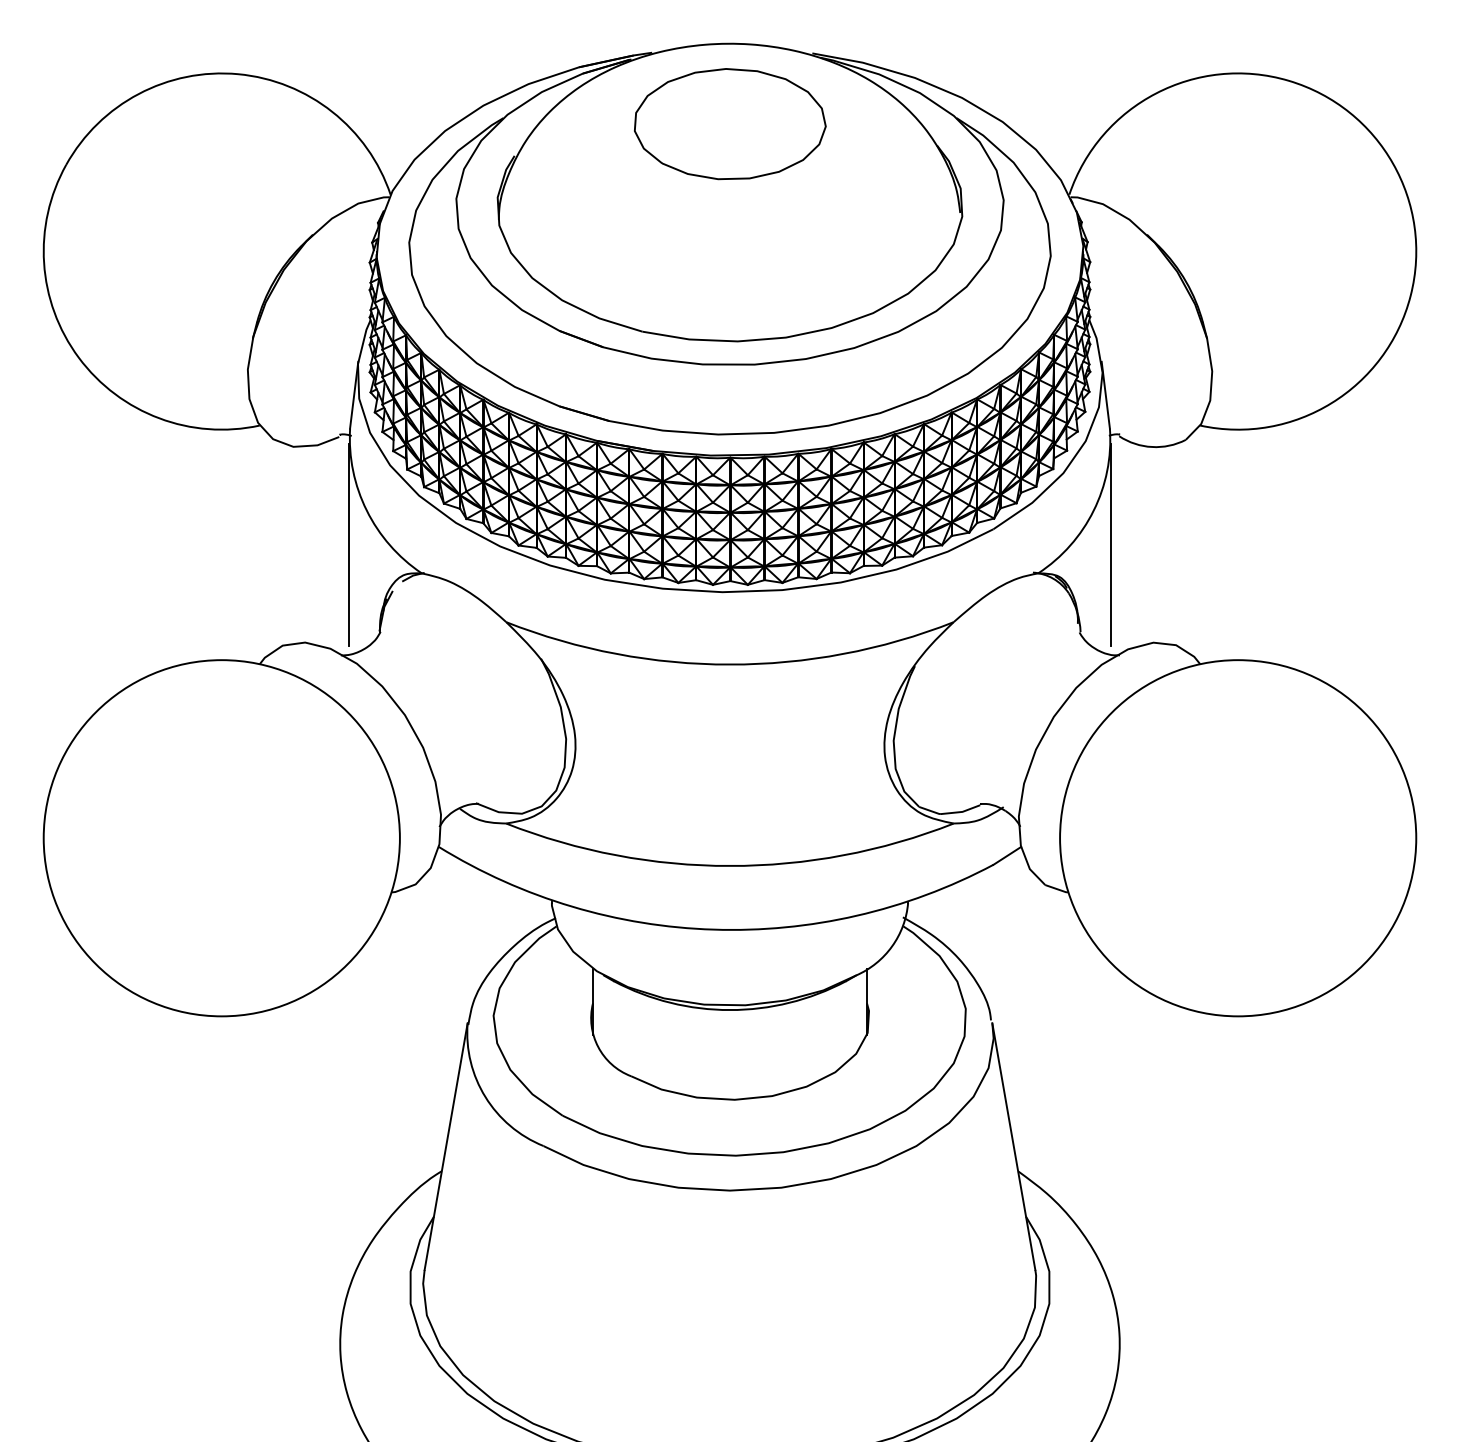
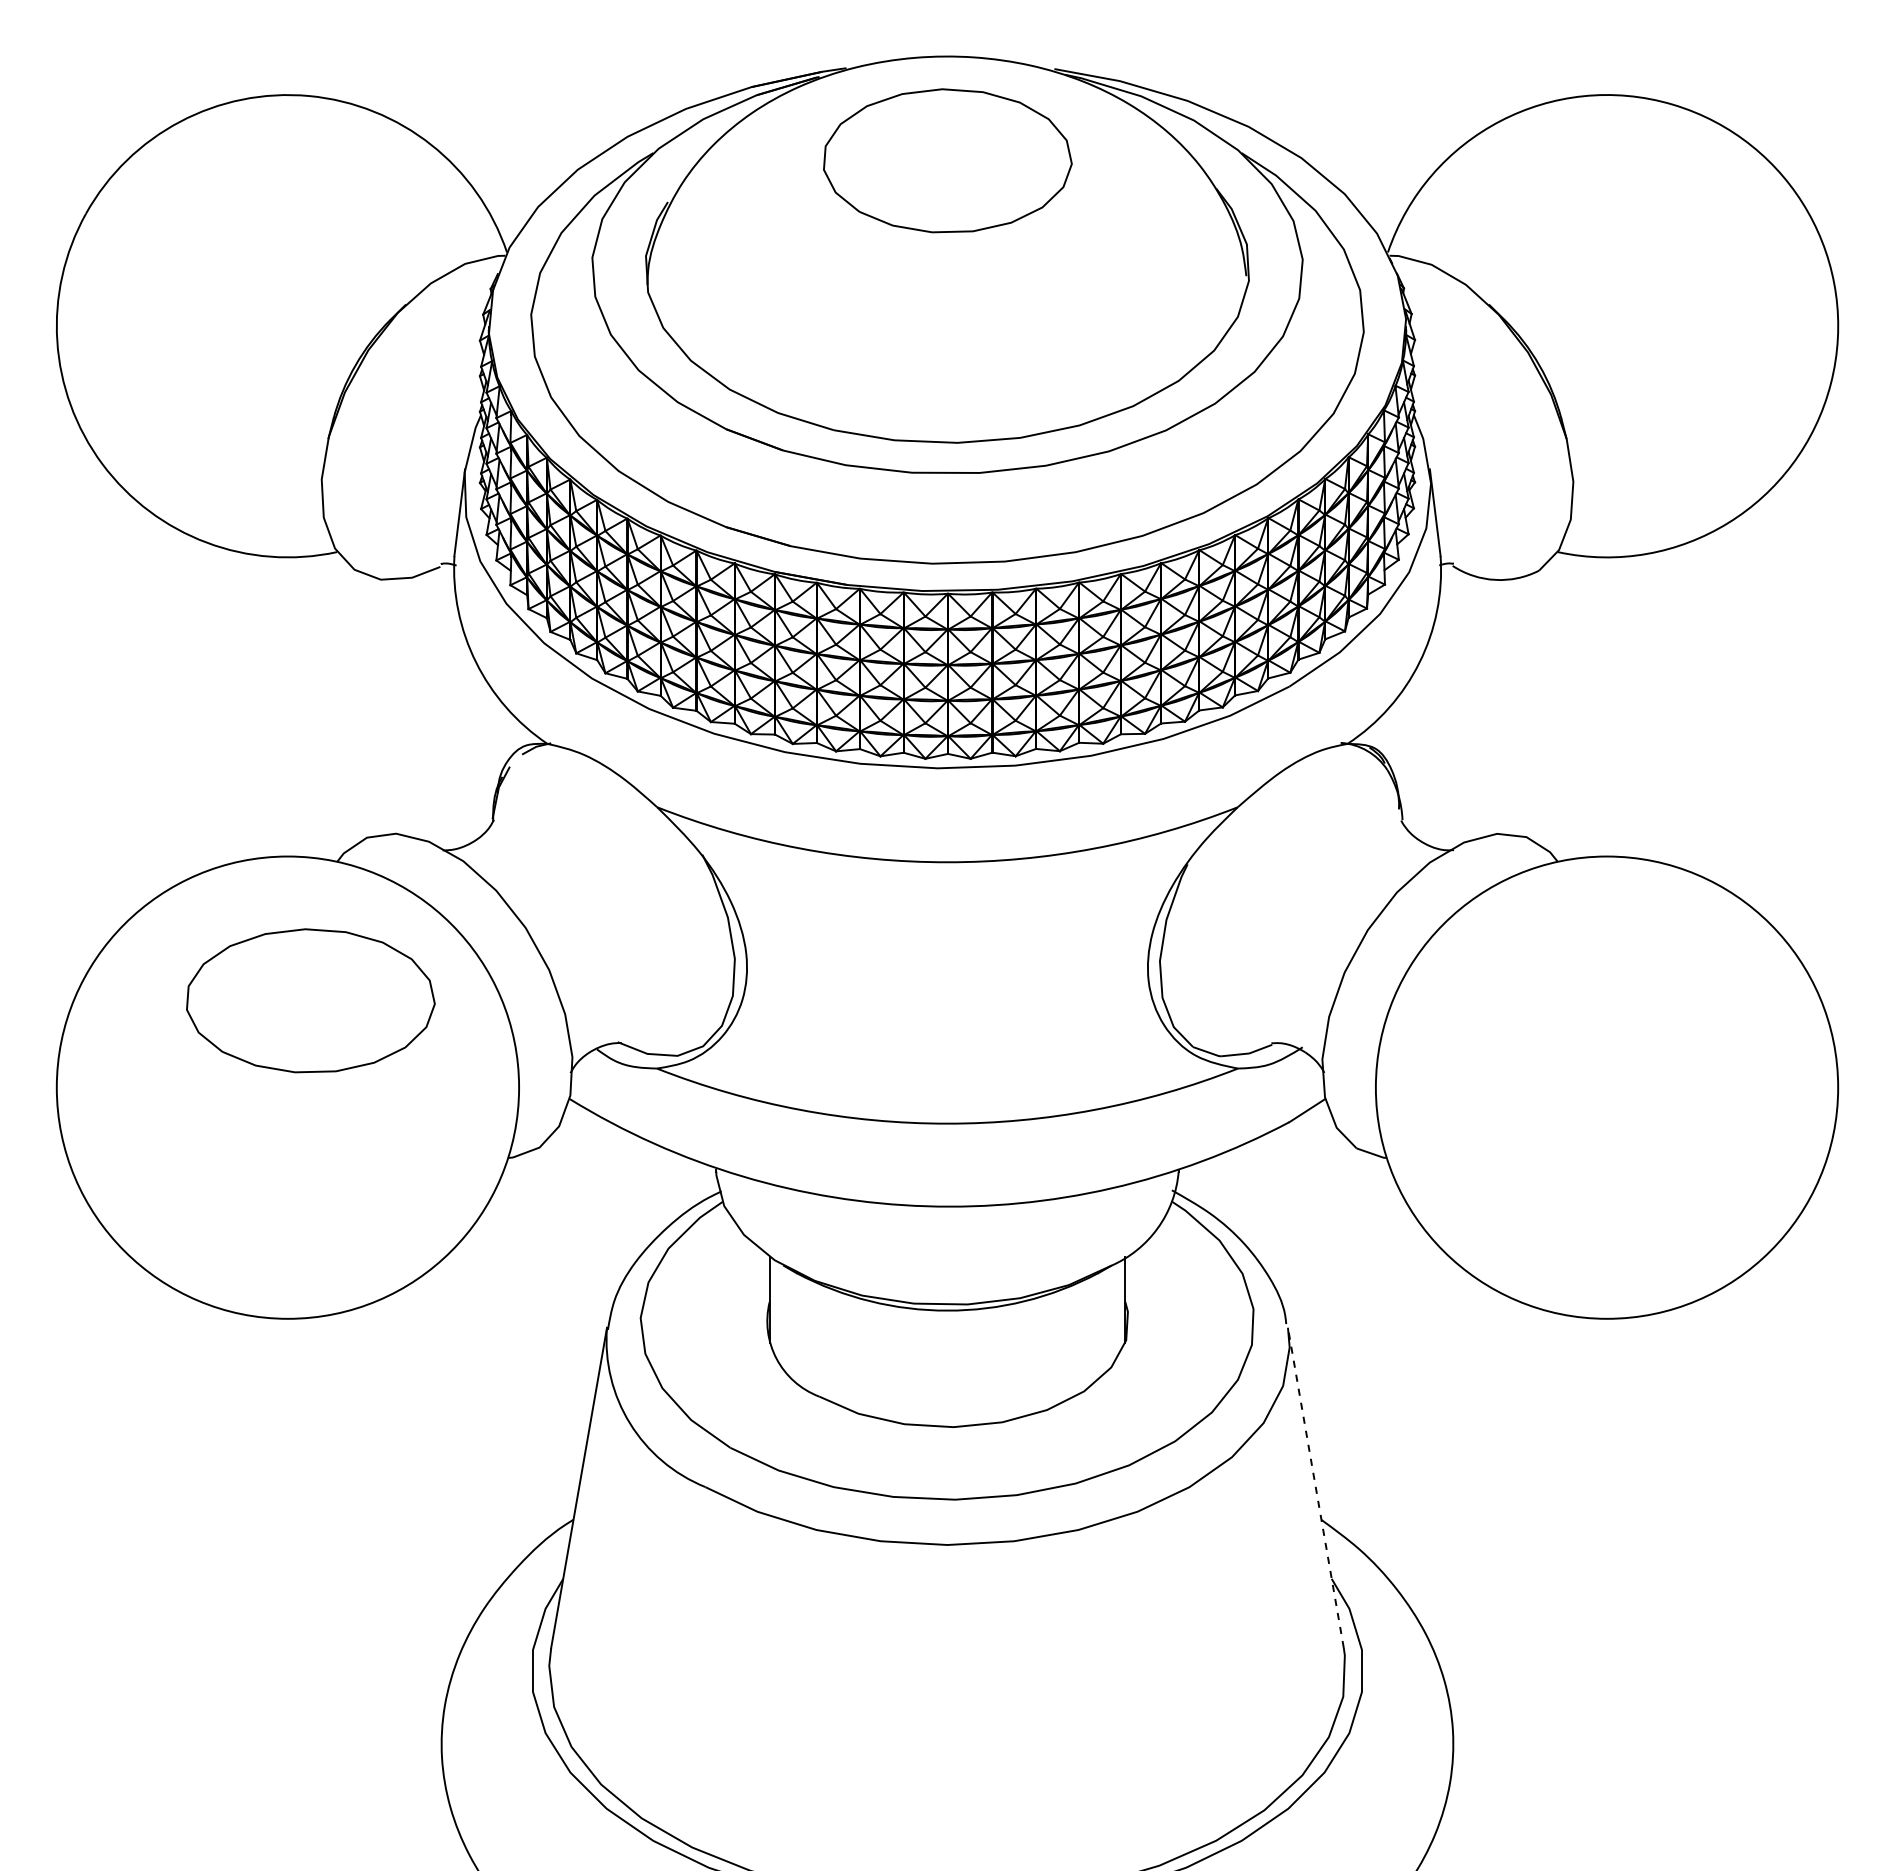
line: (349, 544) -> (453, 706), removed
line: (1110, 544) -> (1441, 706), removed
part: (239, 771) -> (310, 1000), added
line: (1013, 1146) -> (1315, 1487), solid -> dashed

